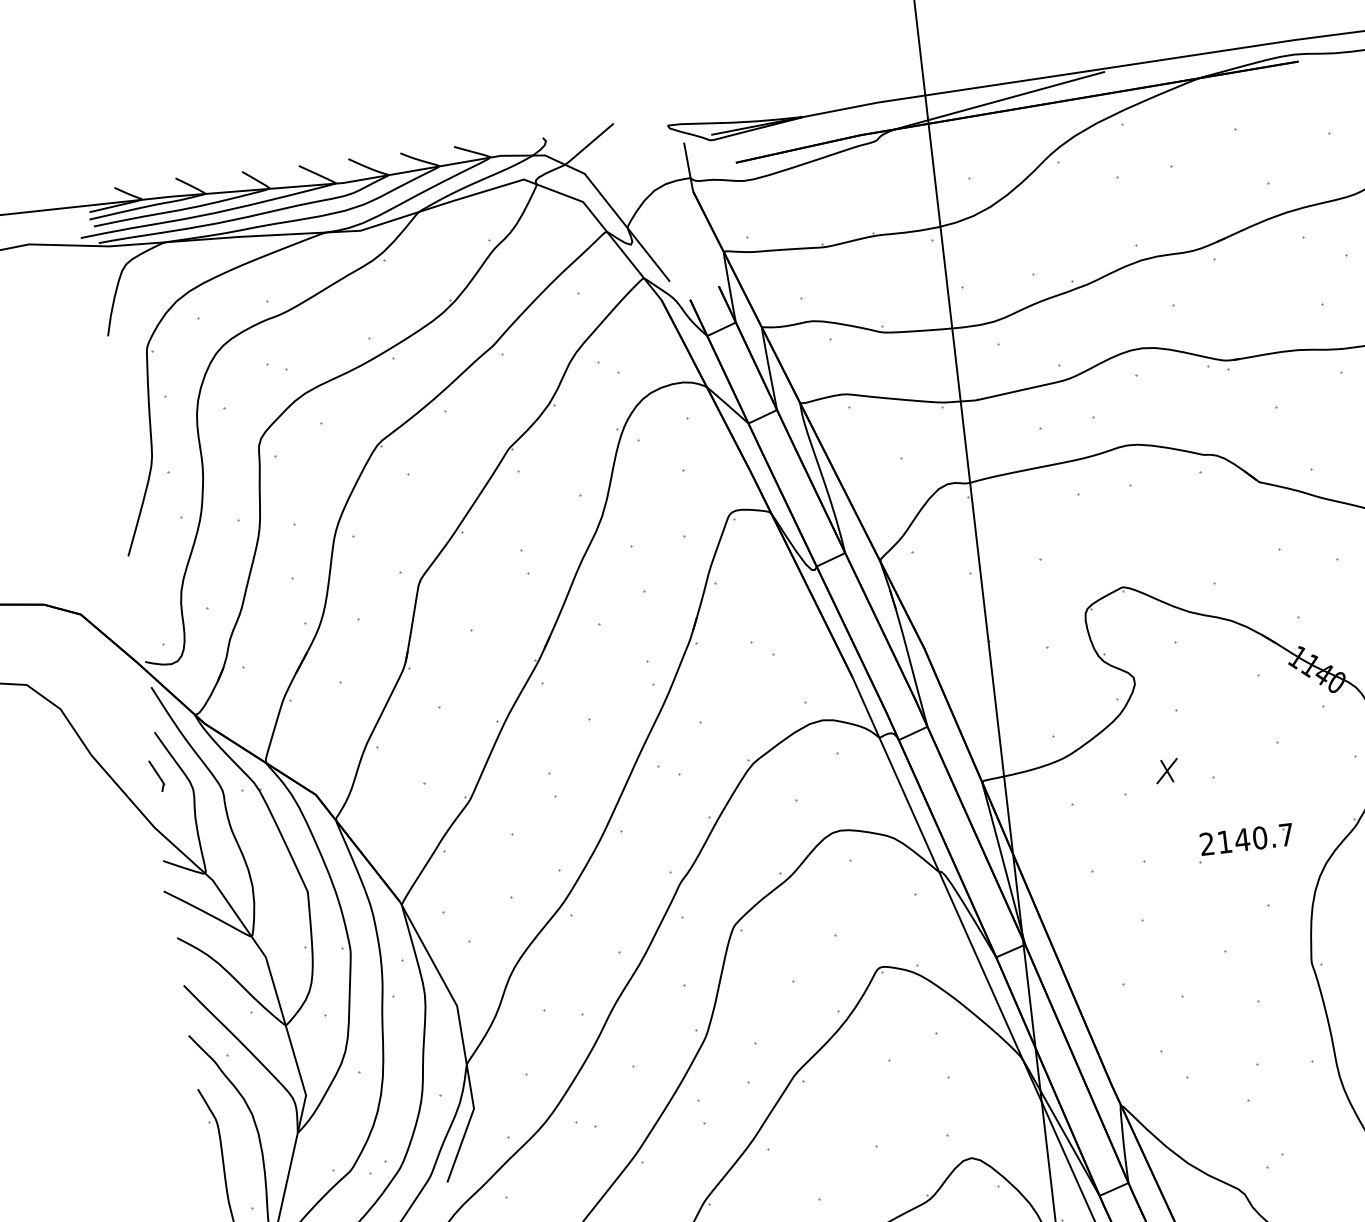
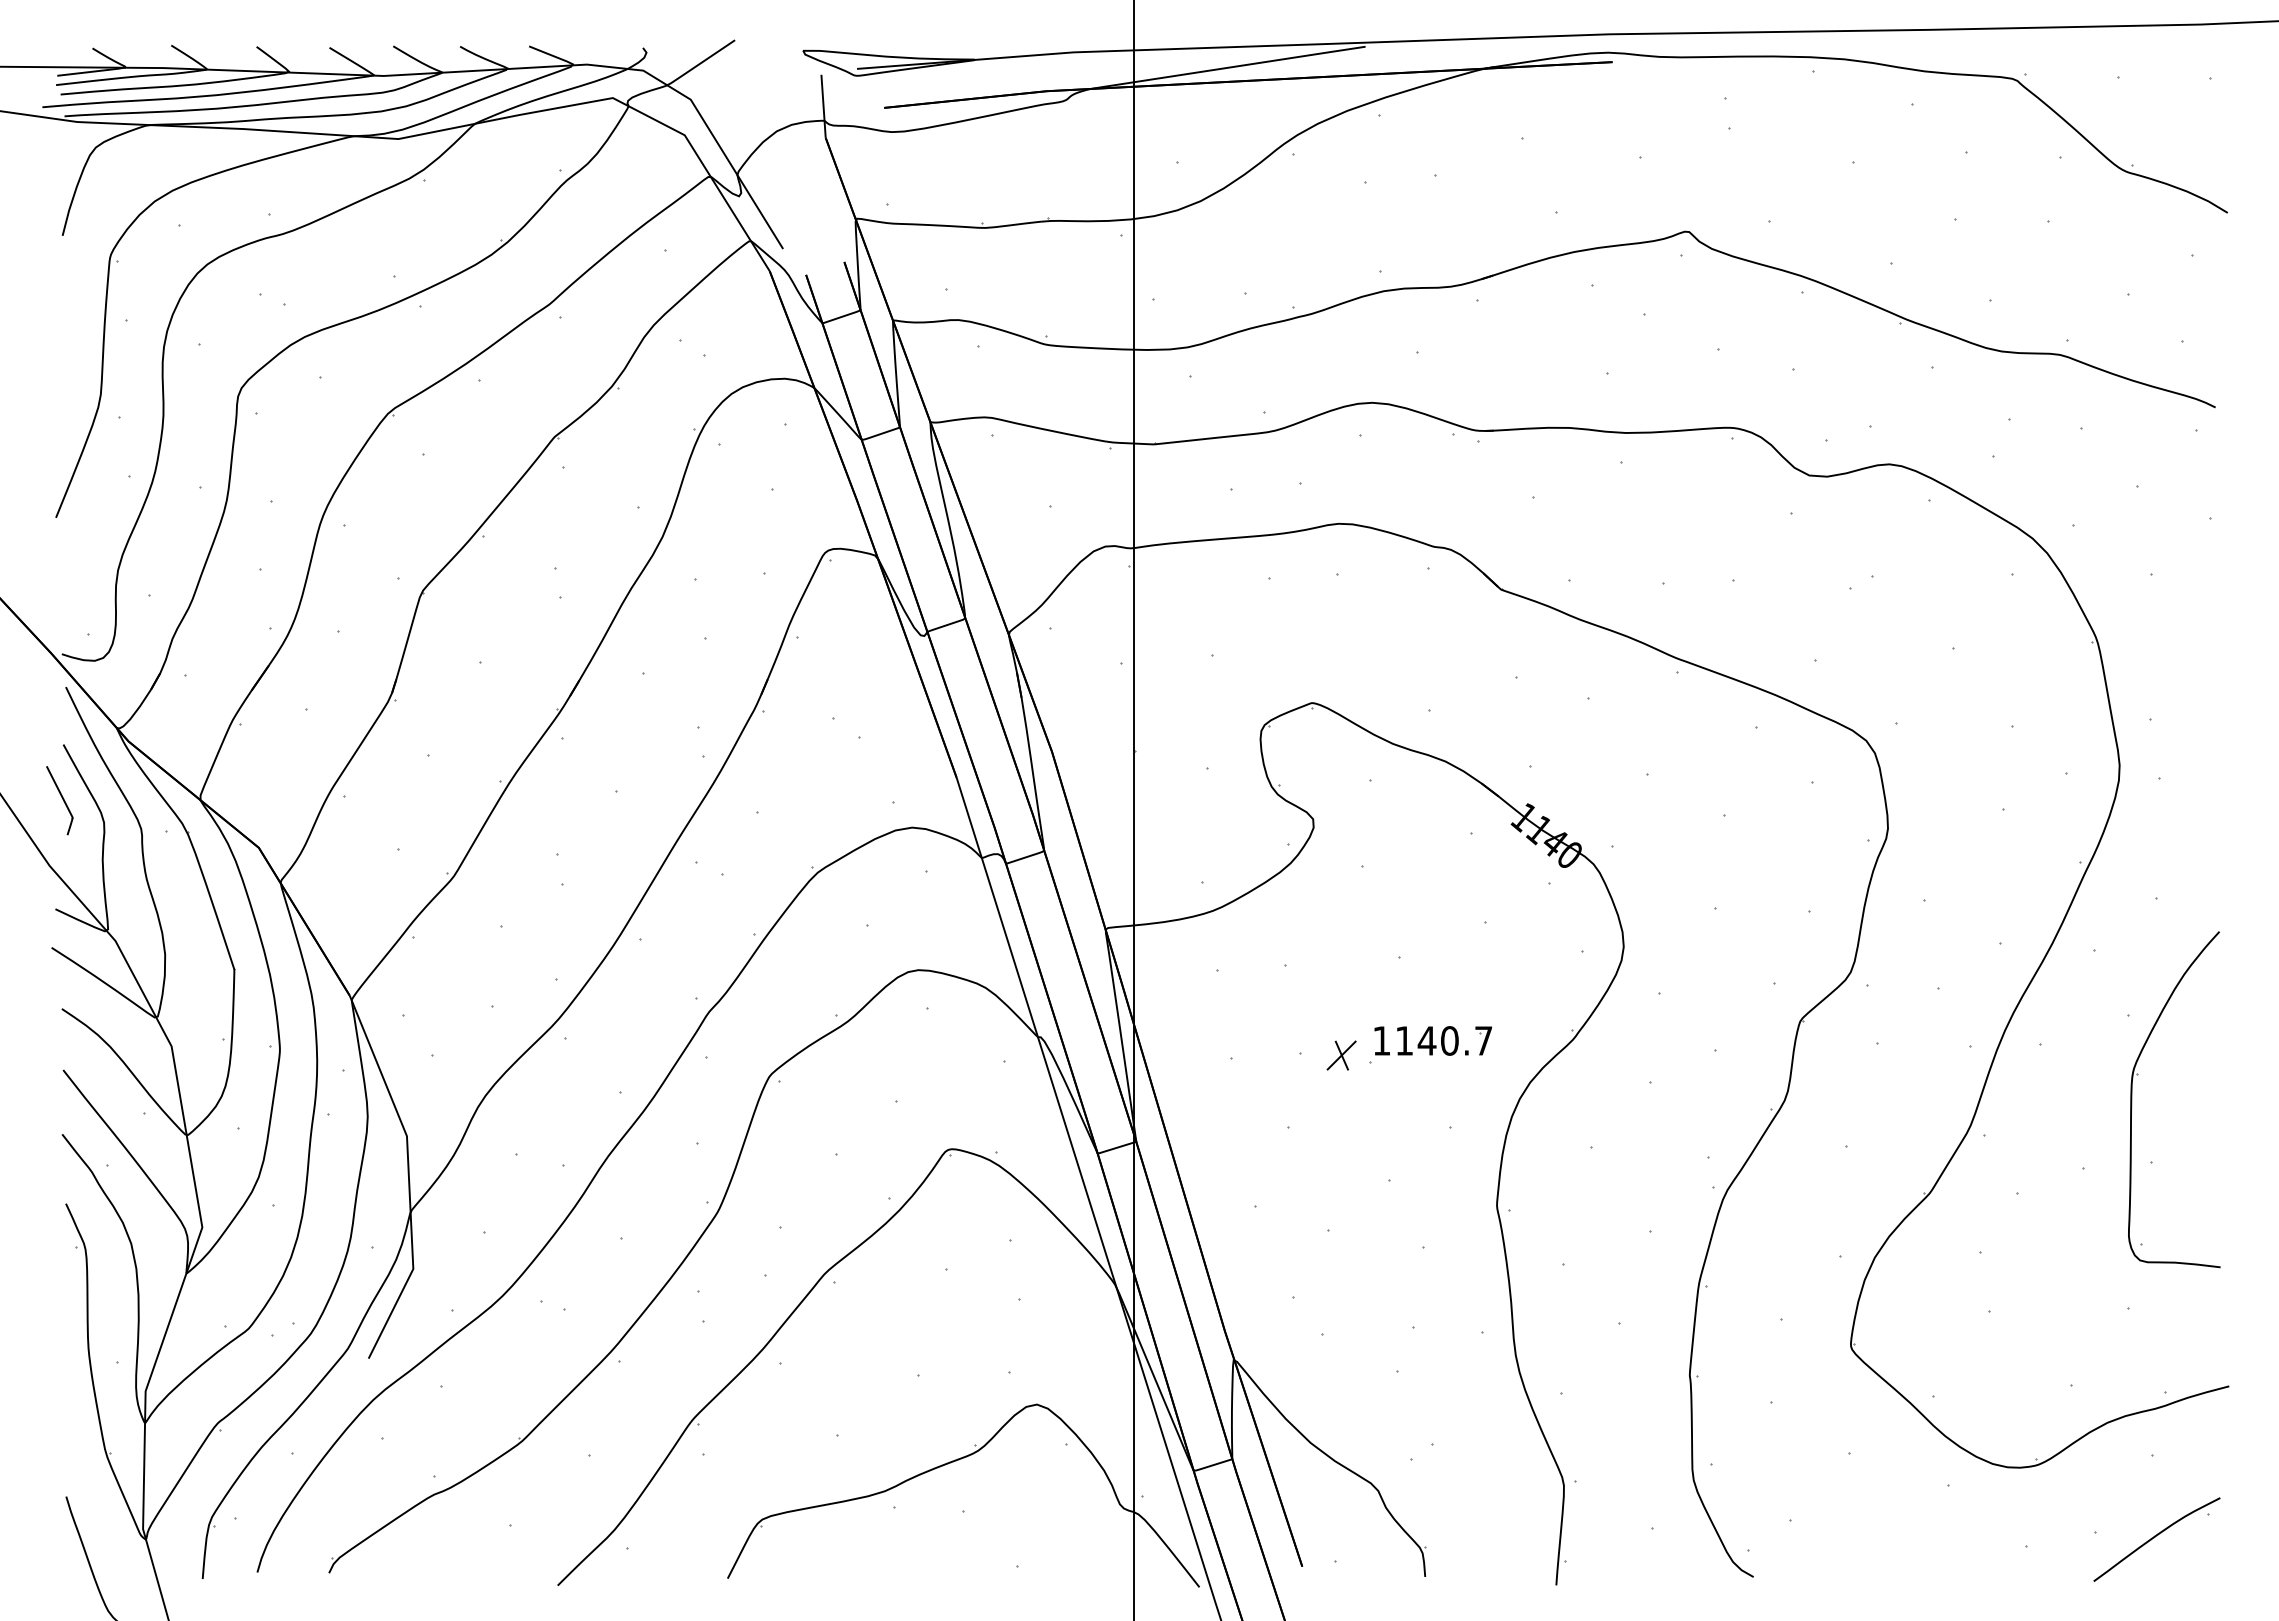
part: (1166, 771) -> (1341, 1055), moved
part: (156, 776) -> (59, 800), size x1.67
text: (1206, 843) -> (1381, 1040), 2140.7 -> 1140.7

